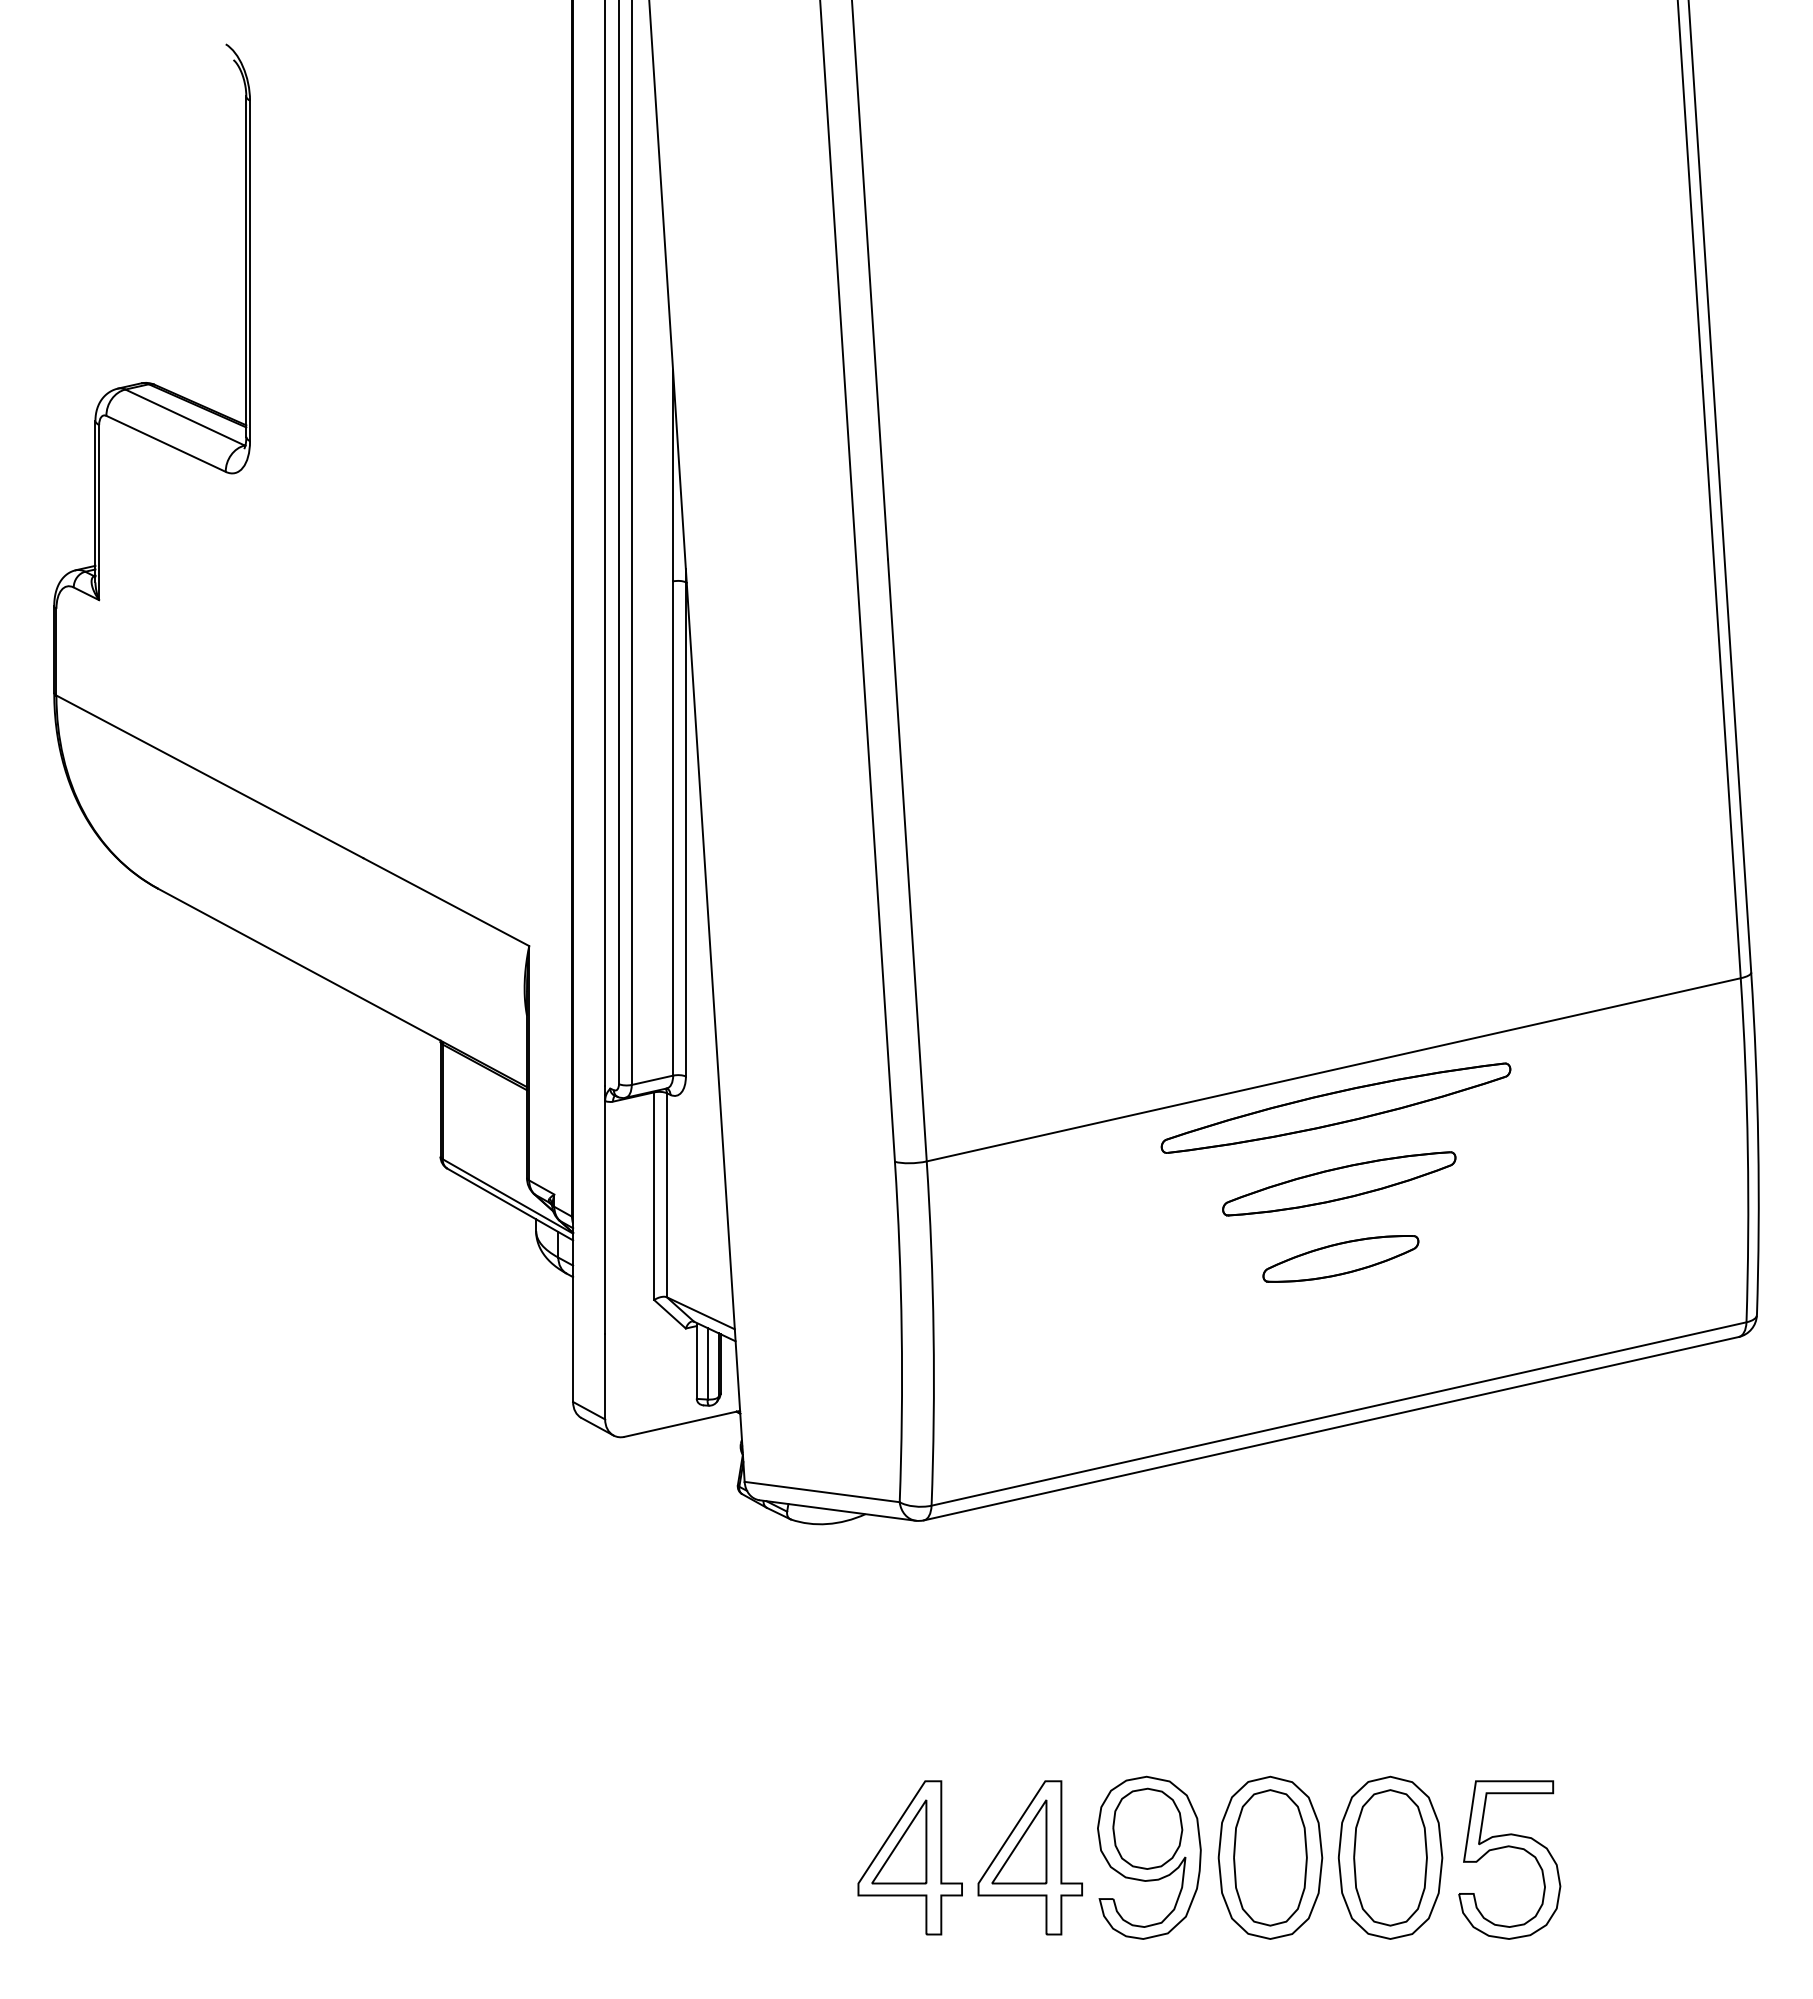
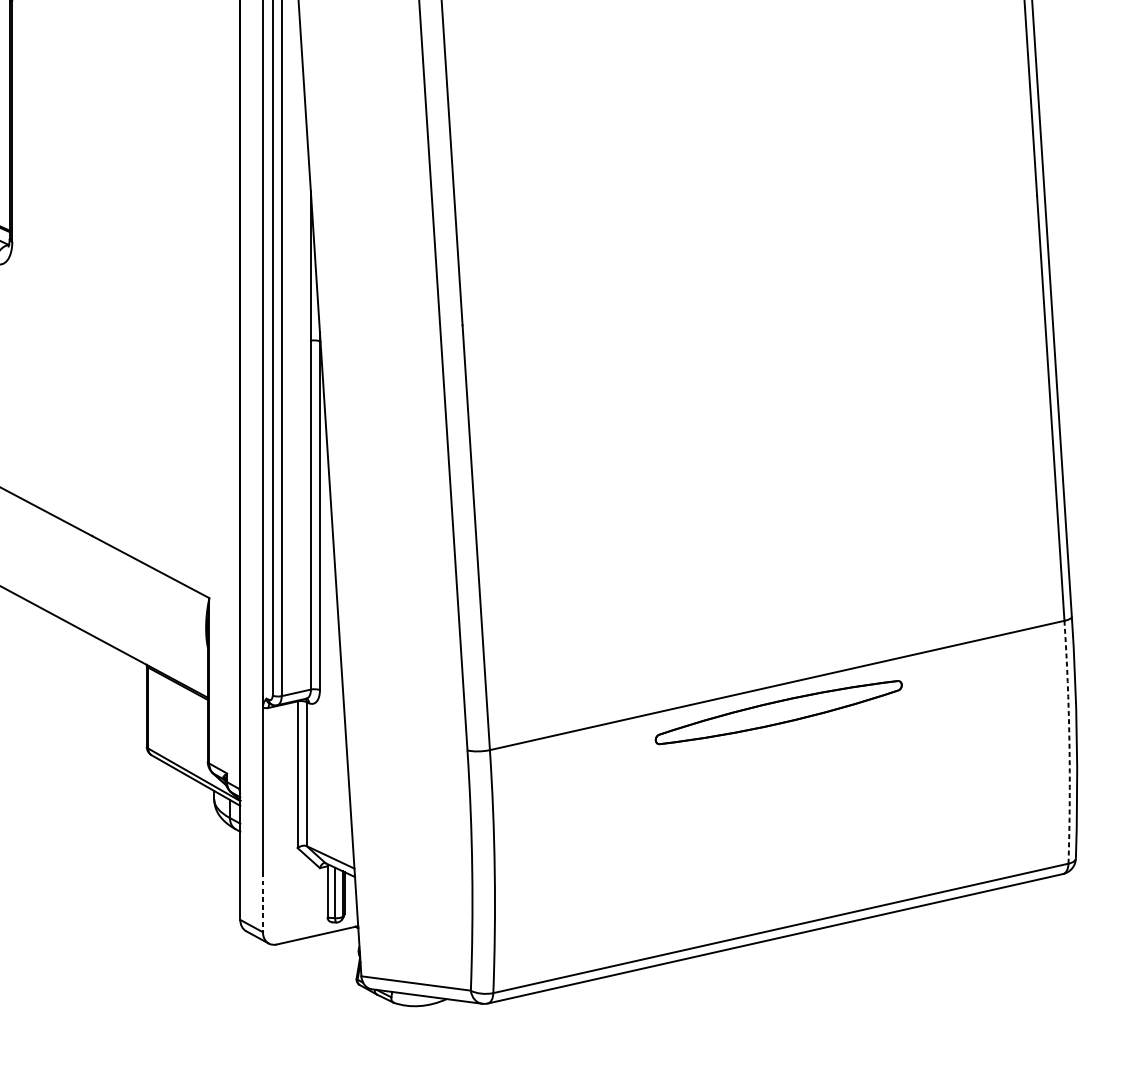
arc: (1747, 1150) -> (1069, 742), solid -> dashed
part: (1339, 1183) -> (781, 765), removed
part: (1340, 1258) -> (781, 818), removed
line: (605, 1377) -> (263, 902), solid -> dashed

